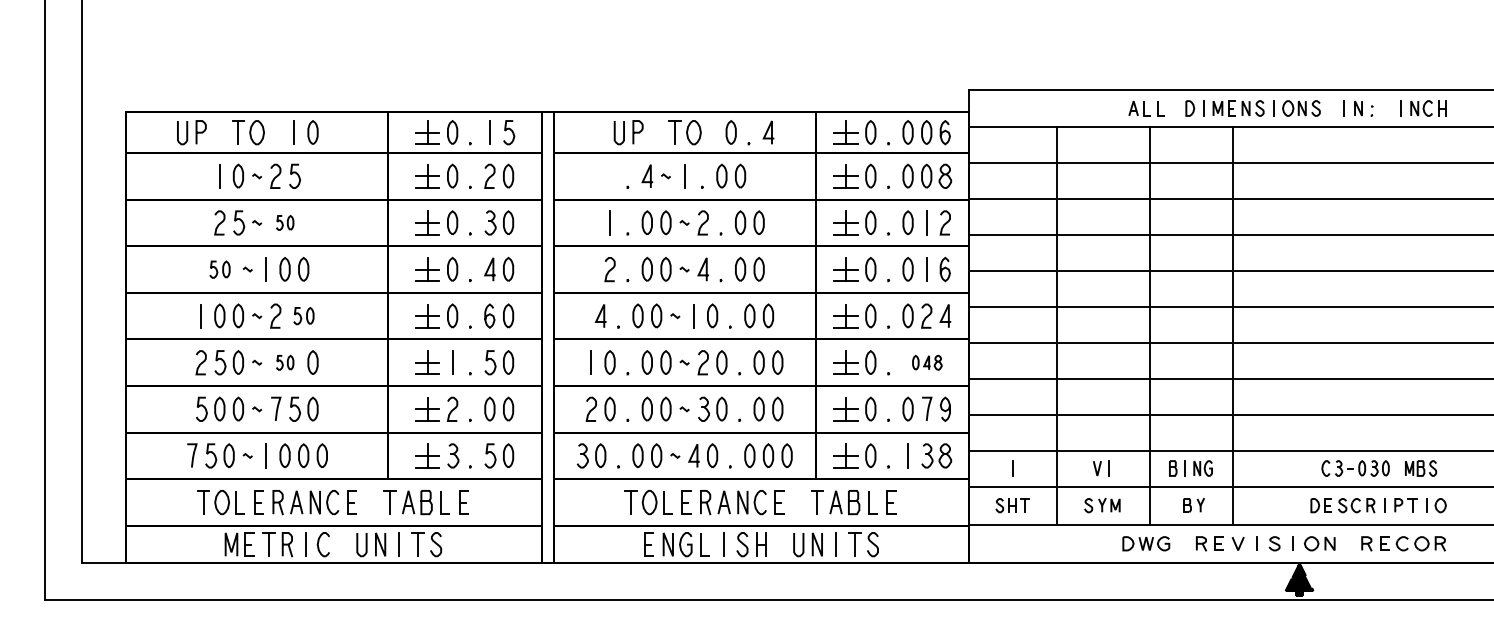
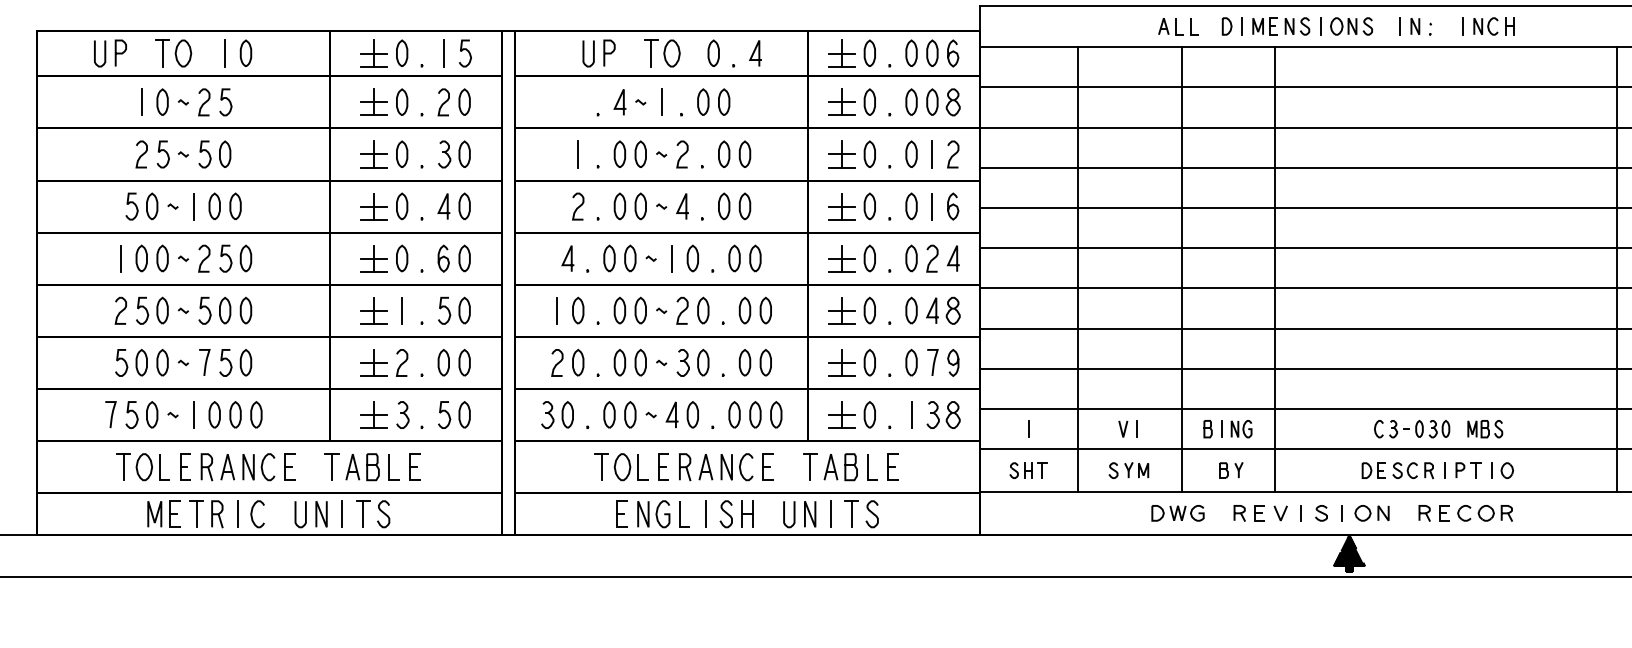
part: (284, 222) -> (214, 153), size x1.67
part: (219, 269) -> (141, 206), size x1.43
part: (303, 315) -> (235, 257), size x1.43
part: (284, 362) -> (214, 310), size x1.67
part: (927, 362) -> (933, 310), size x1.67

